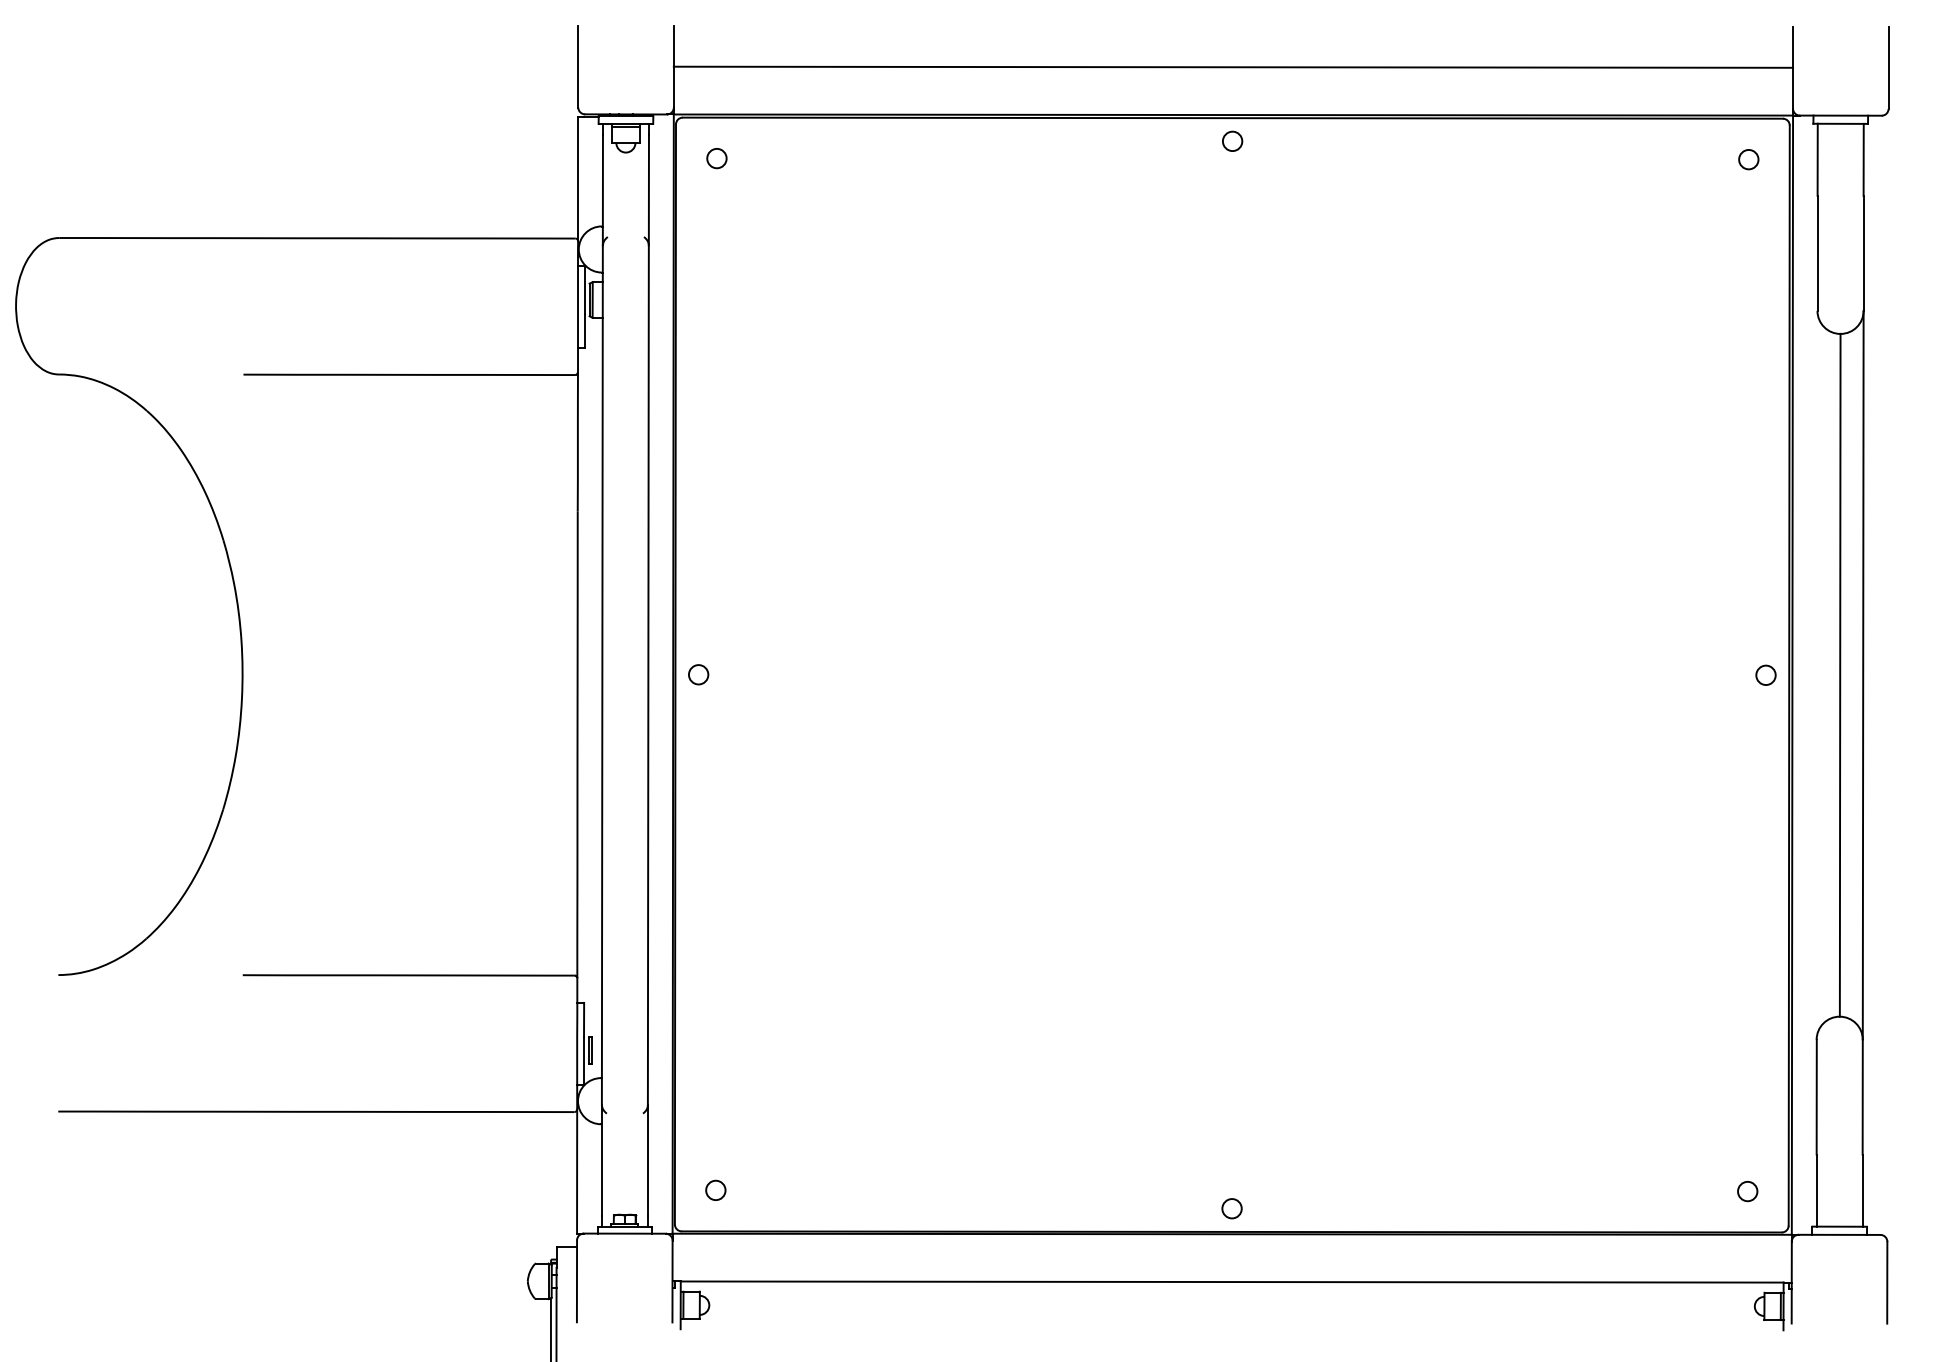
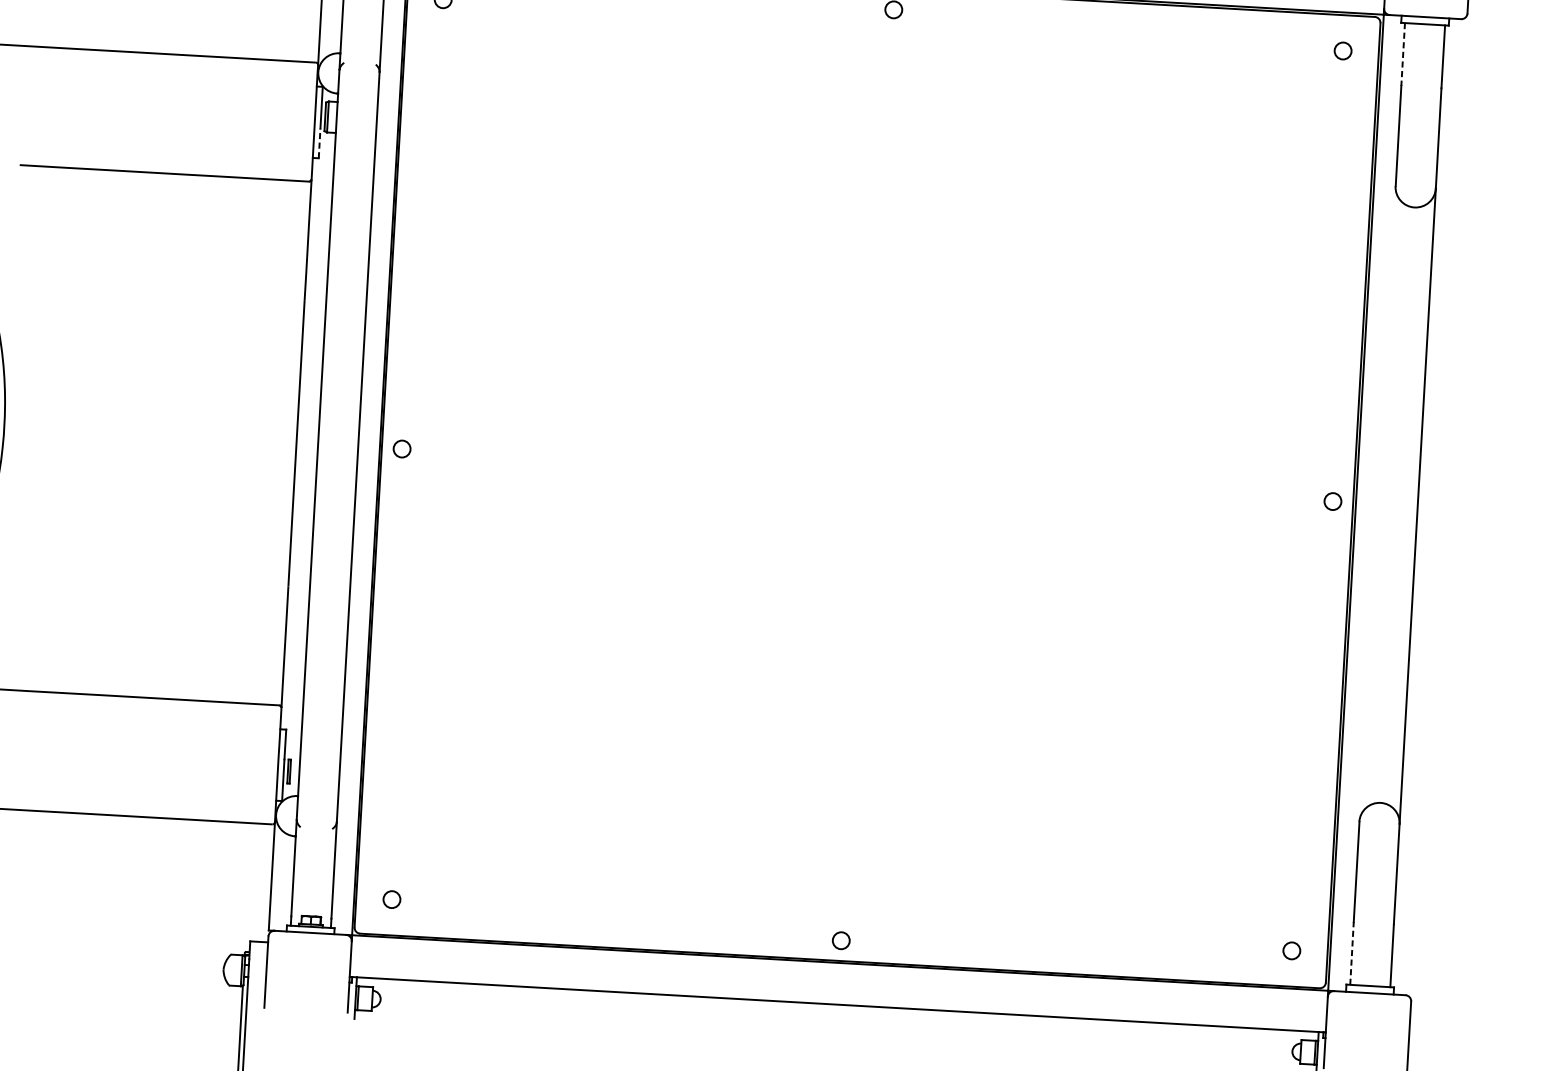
line: (1817, 160) -> (1402, 55), solid -> dashed
line: (584, 330) -> (319, 143), solid -> dashed
line: (1839, 674) -> (1397, 504), removed
line: (1816, 1190) -> (1351, 953), solid -> dashed

